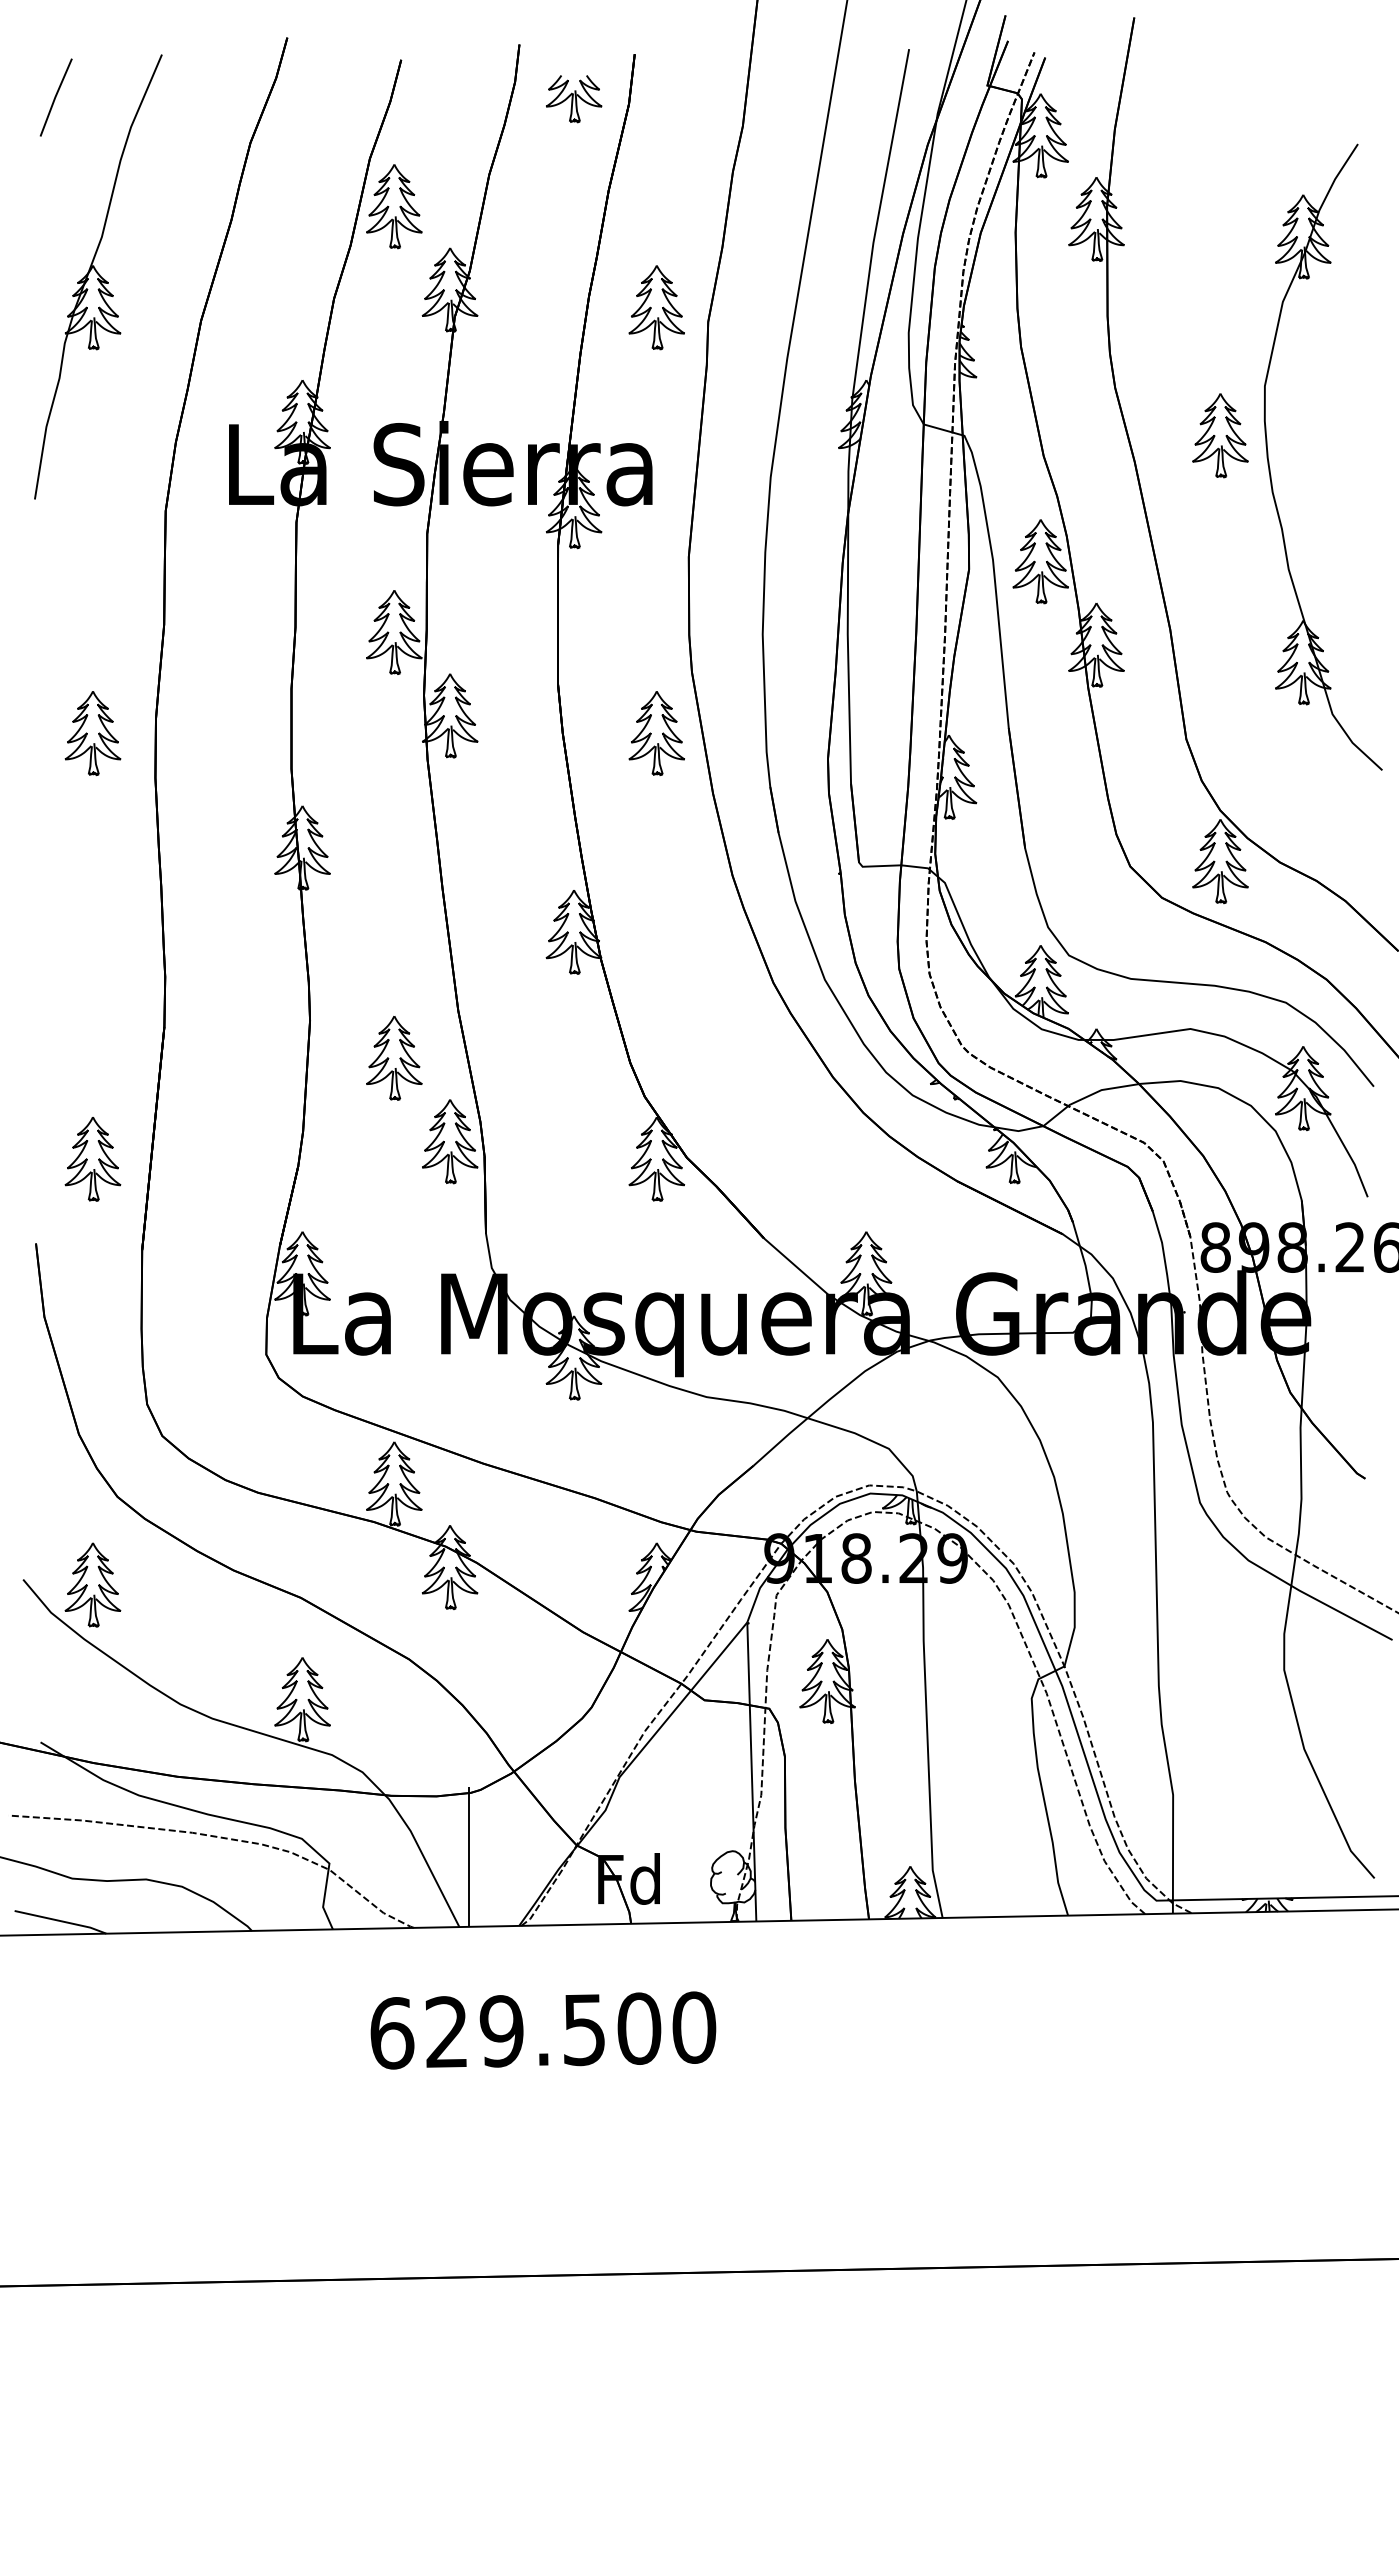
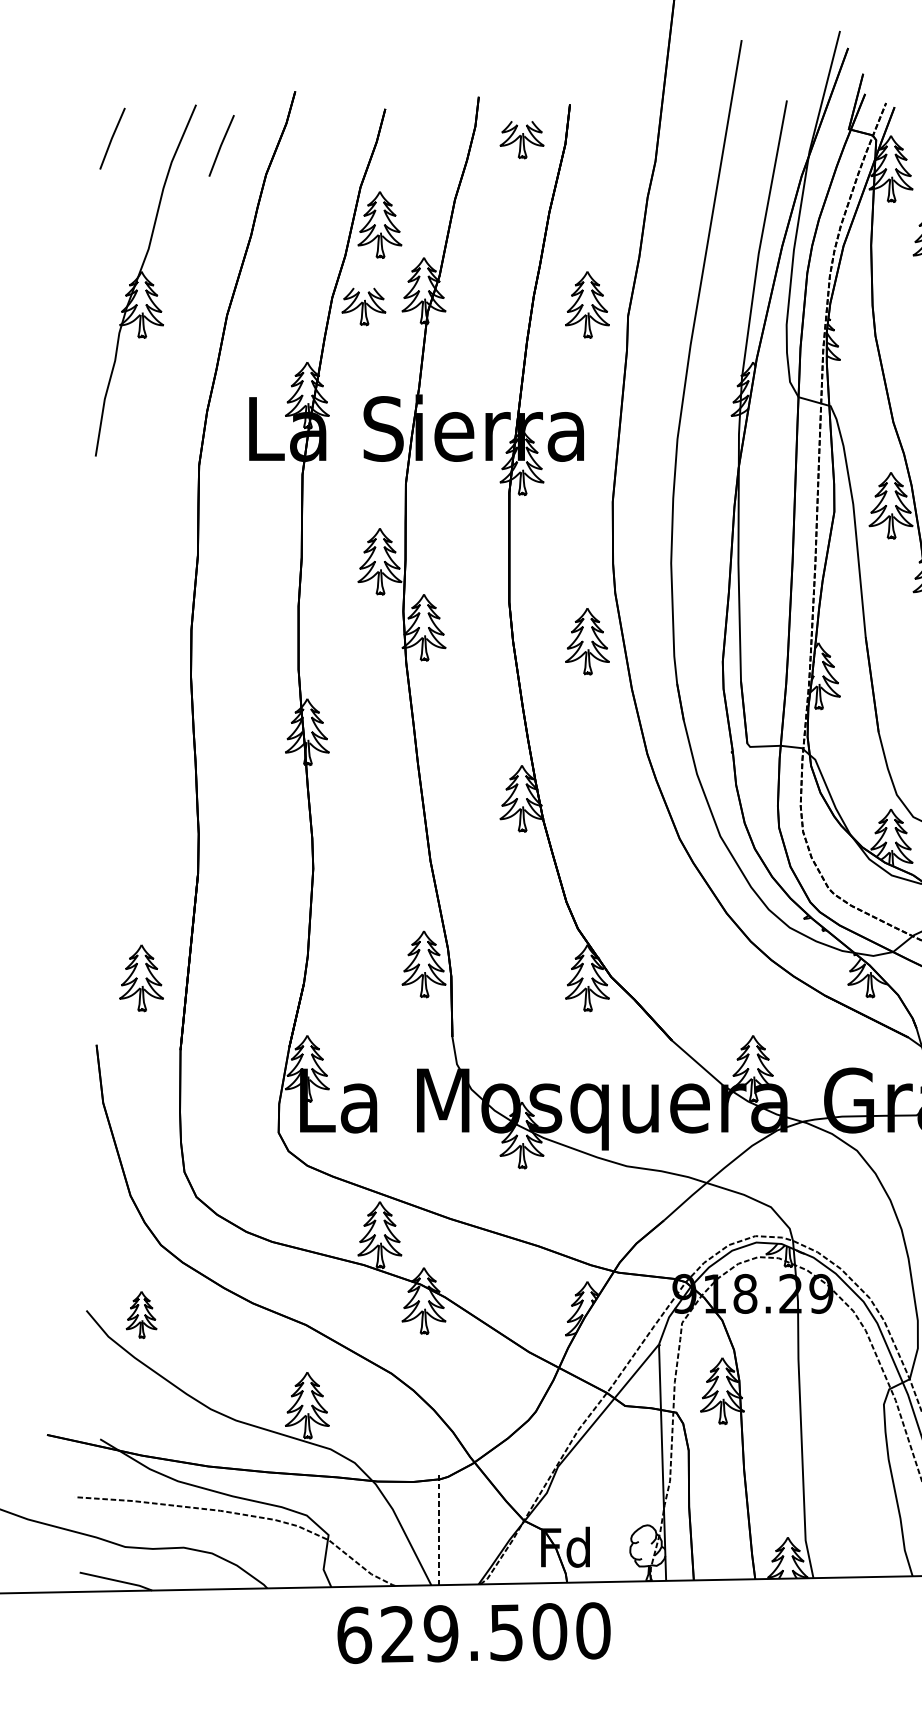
line: (193, 106) -> (221, 145), added
part: (374, 310) -> (364, 307), added
part: (92, 733) -> (141, 641), removed
part: (394, 1058) -> (380, 898), removed
part: (92, 1584) -> (141, 1314), size x0.7
line: (469, 1856) -> (439, 1529), solid -> dashed
text: (543, 2030) -> (474, 1633), moved

